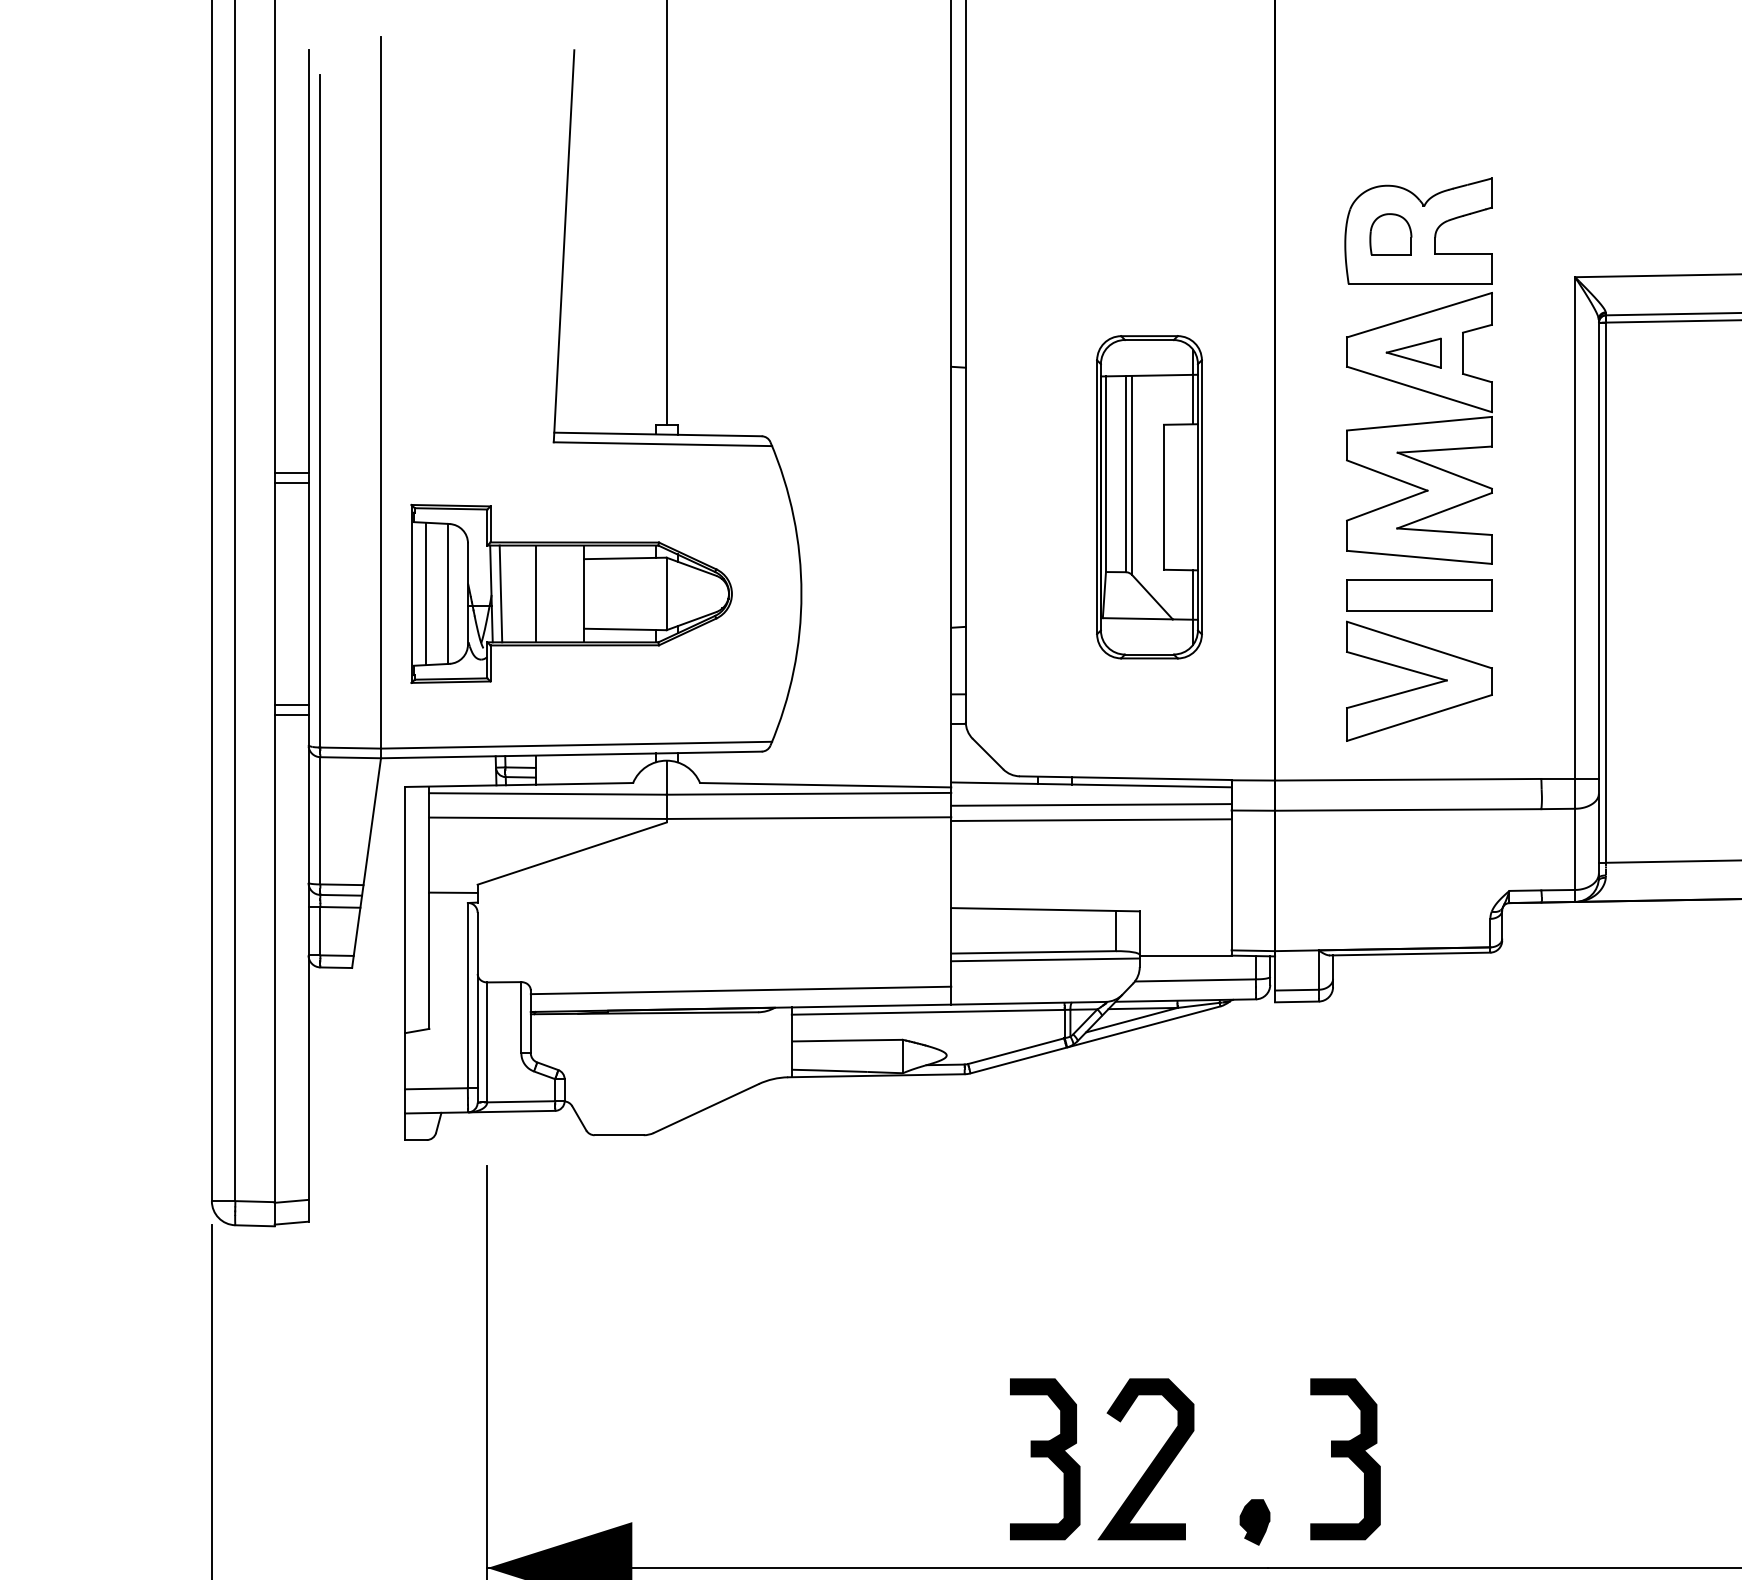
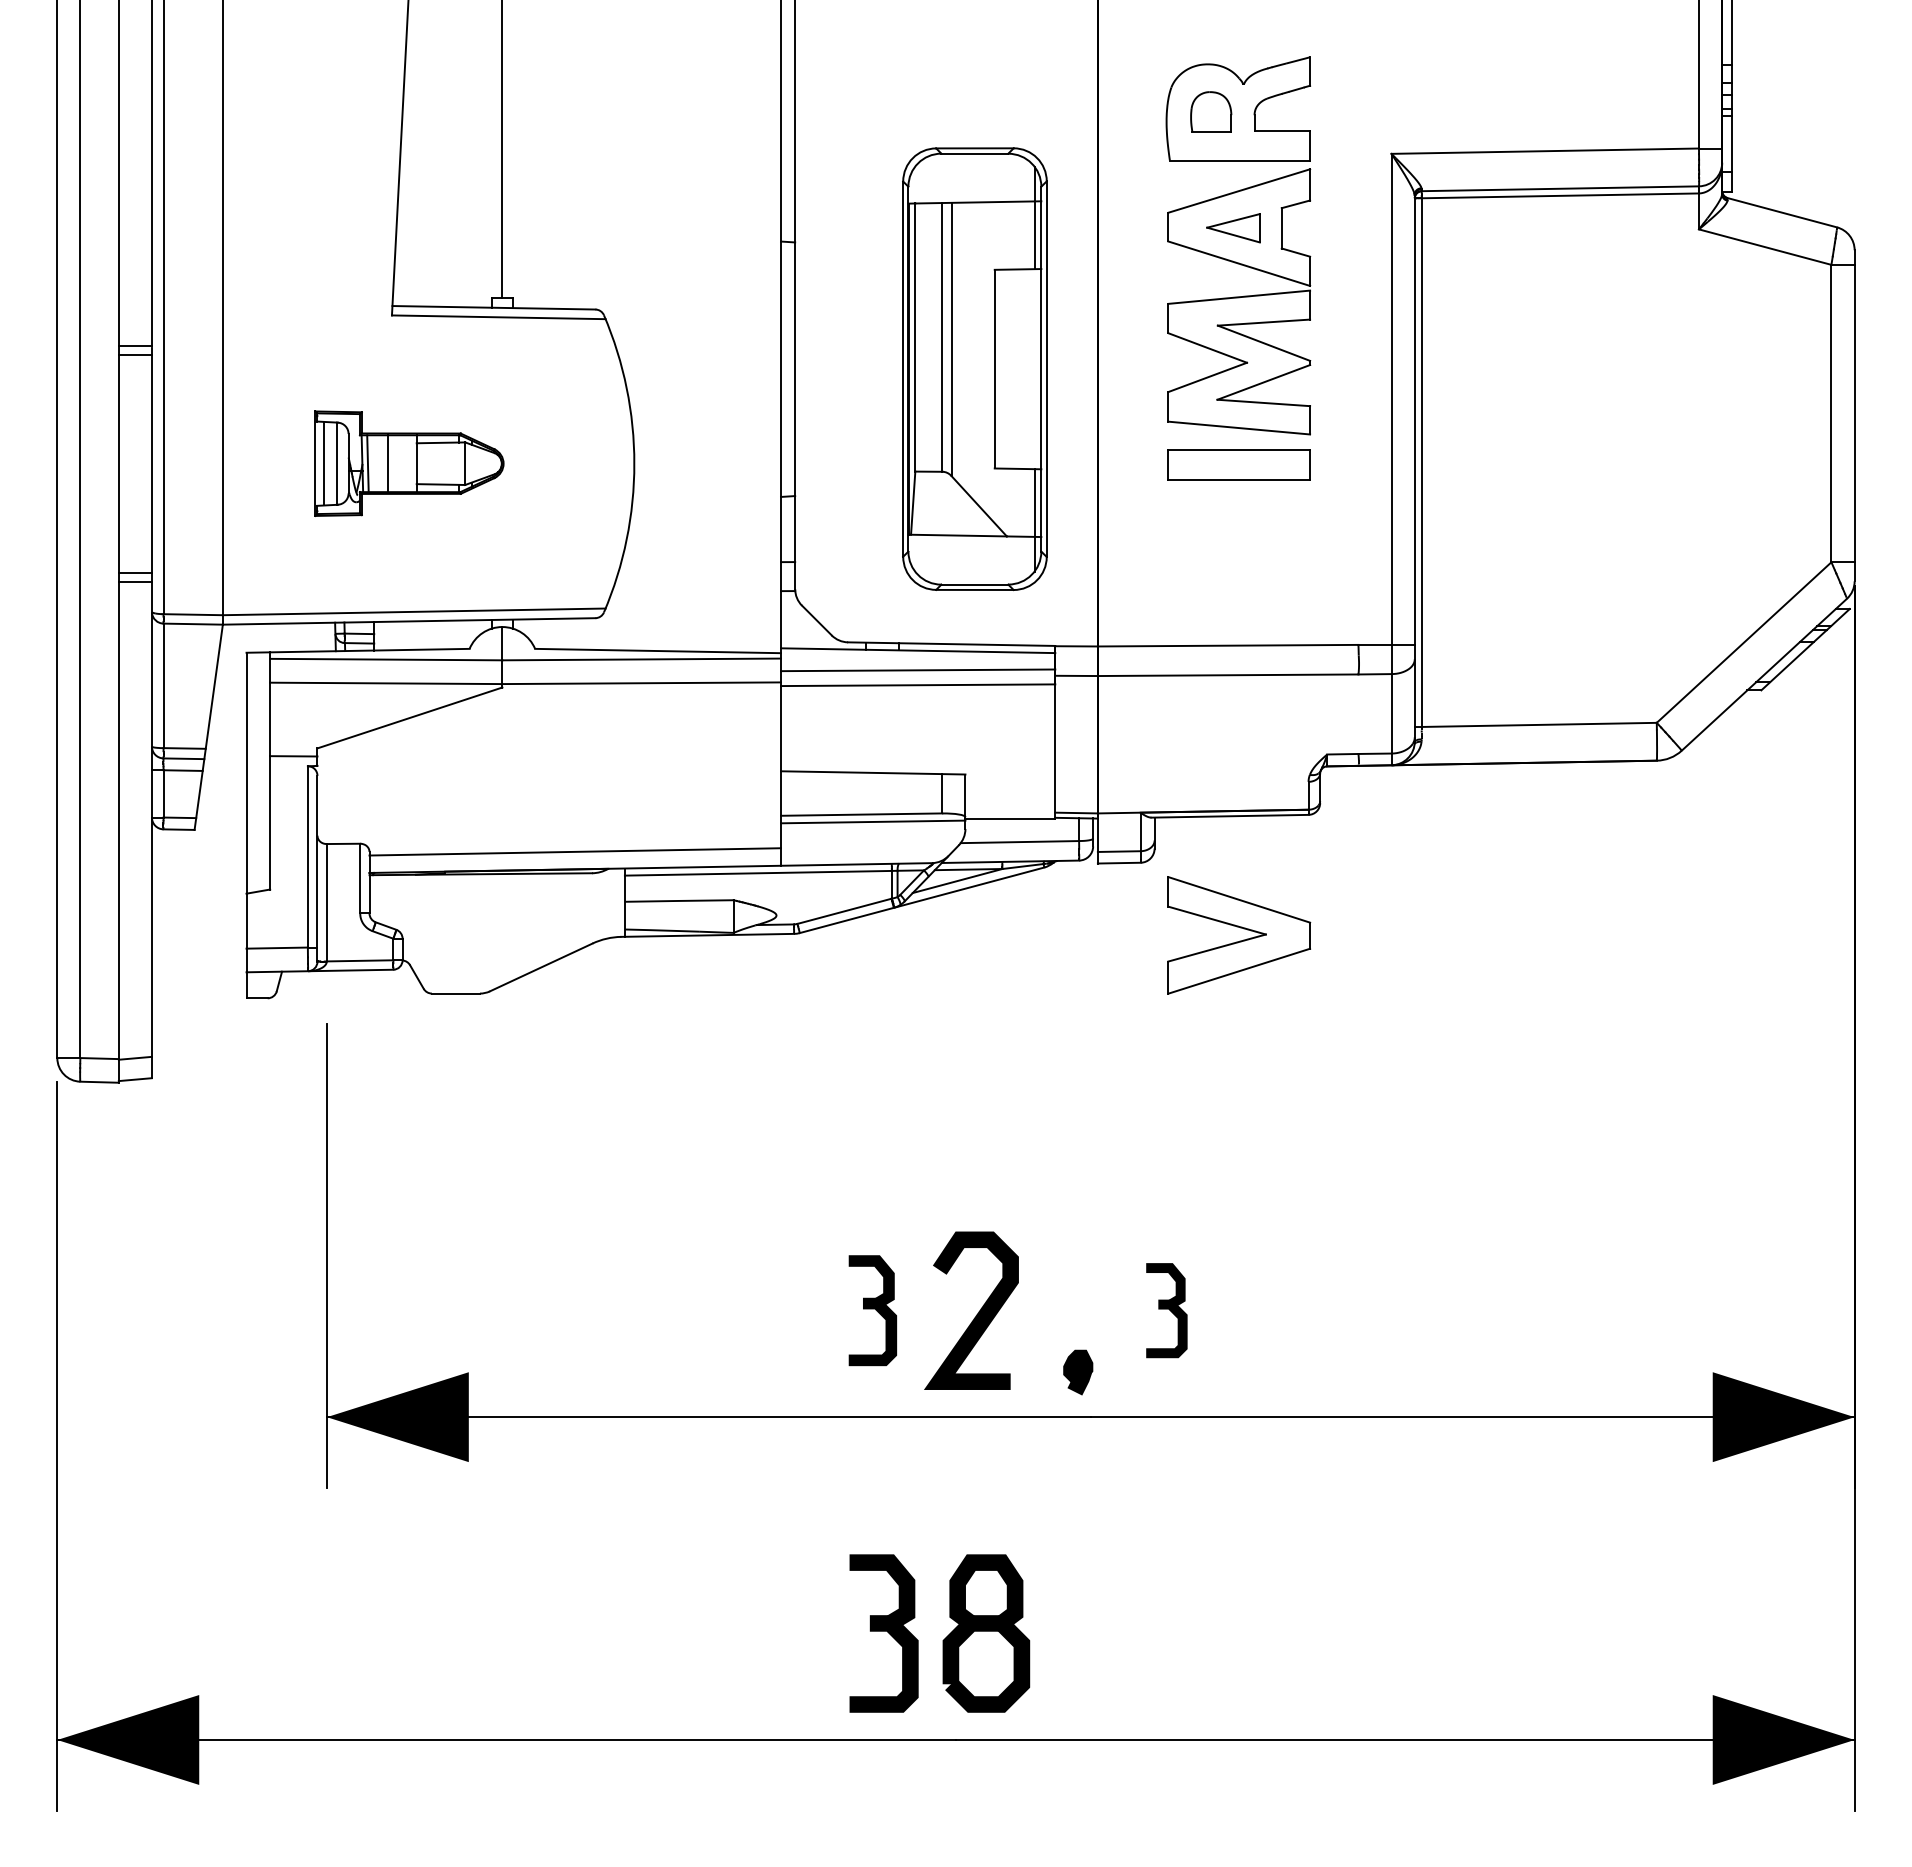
part: (1149, 497) -> (974, 369), size x1.4
part: (571, 593) -> (409, 463), size x0.6
part: (1419, 681) -> (1239, 935), moved
part: (1044, 1459) -> (872, 1310), size x0.7
part: (1345, 1459) -> (1166, 1310), size x0.6

